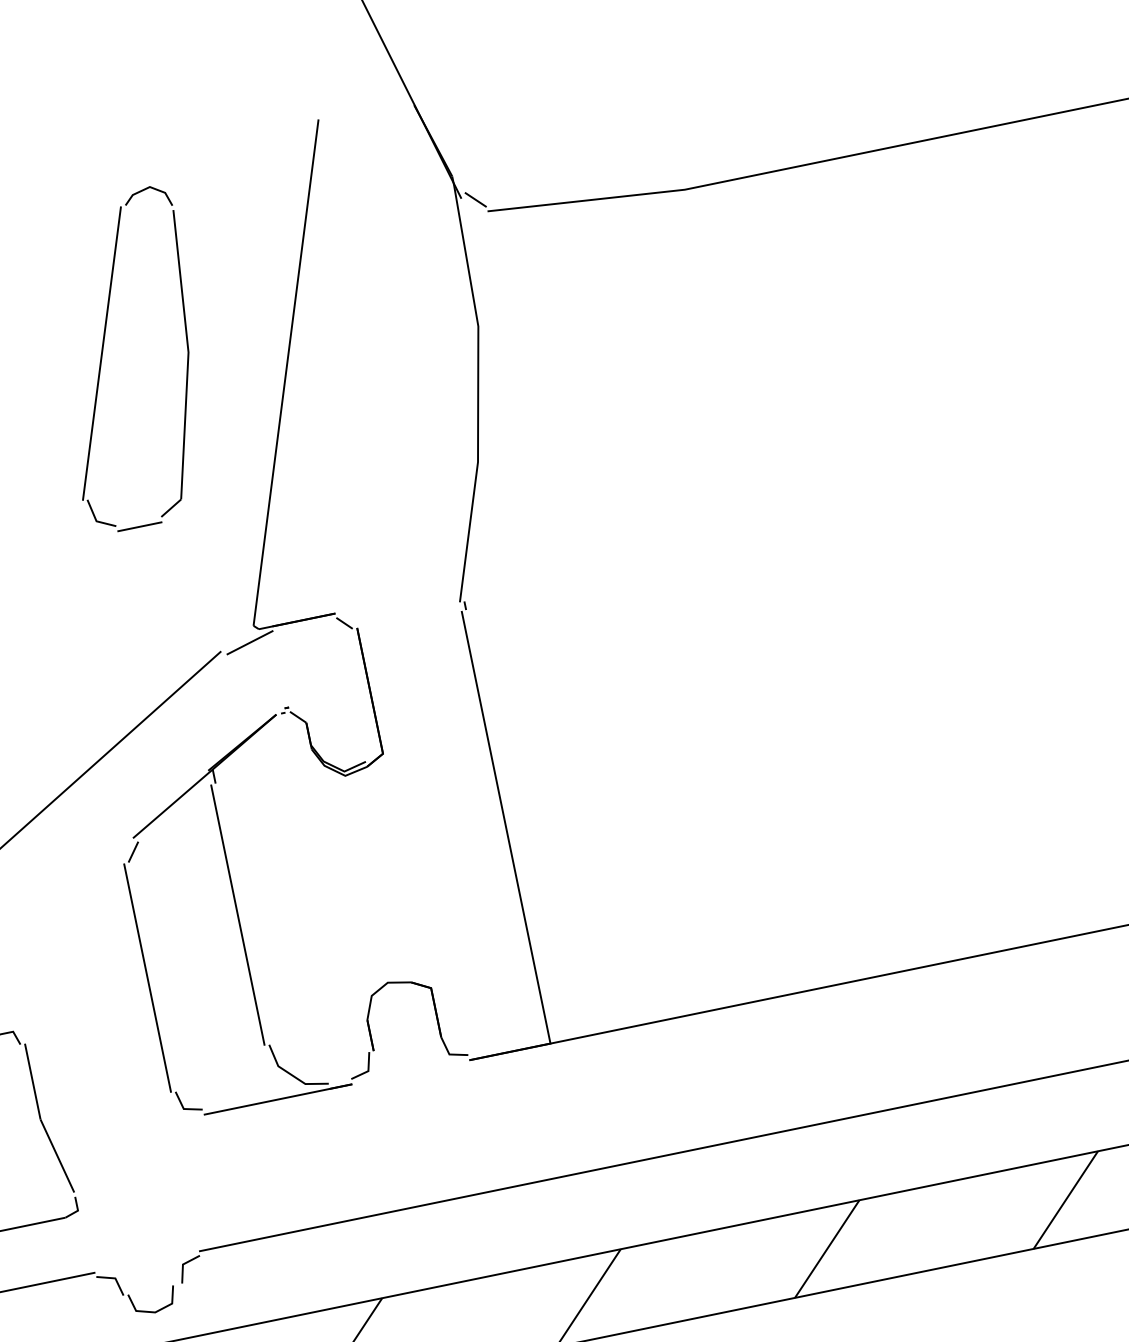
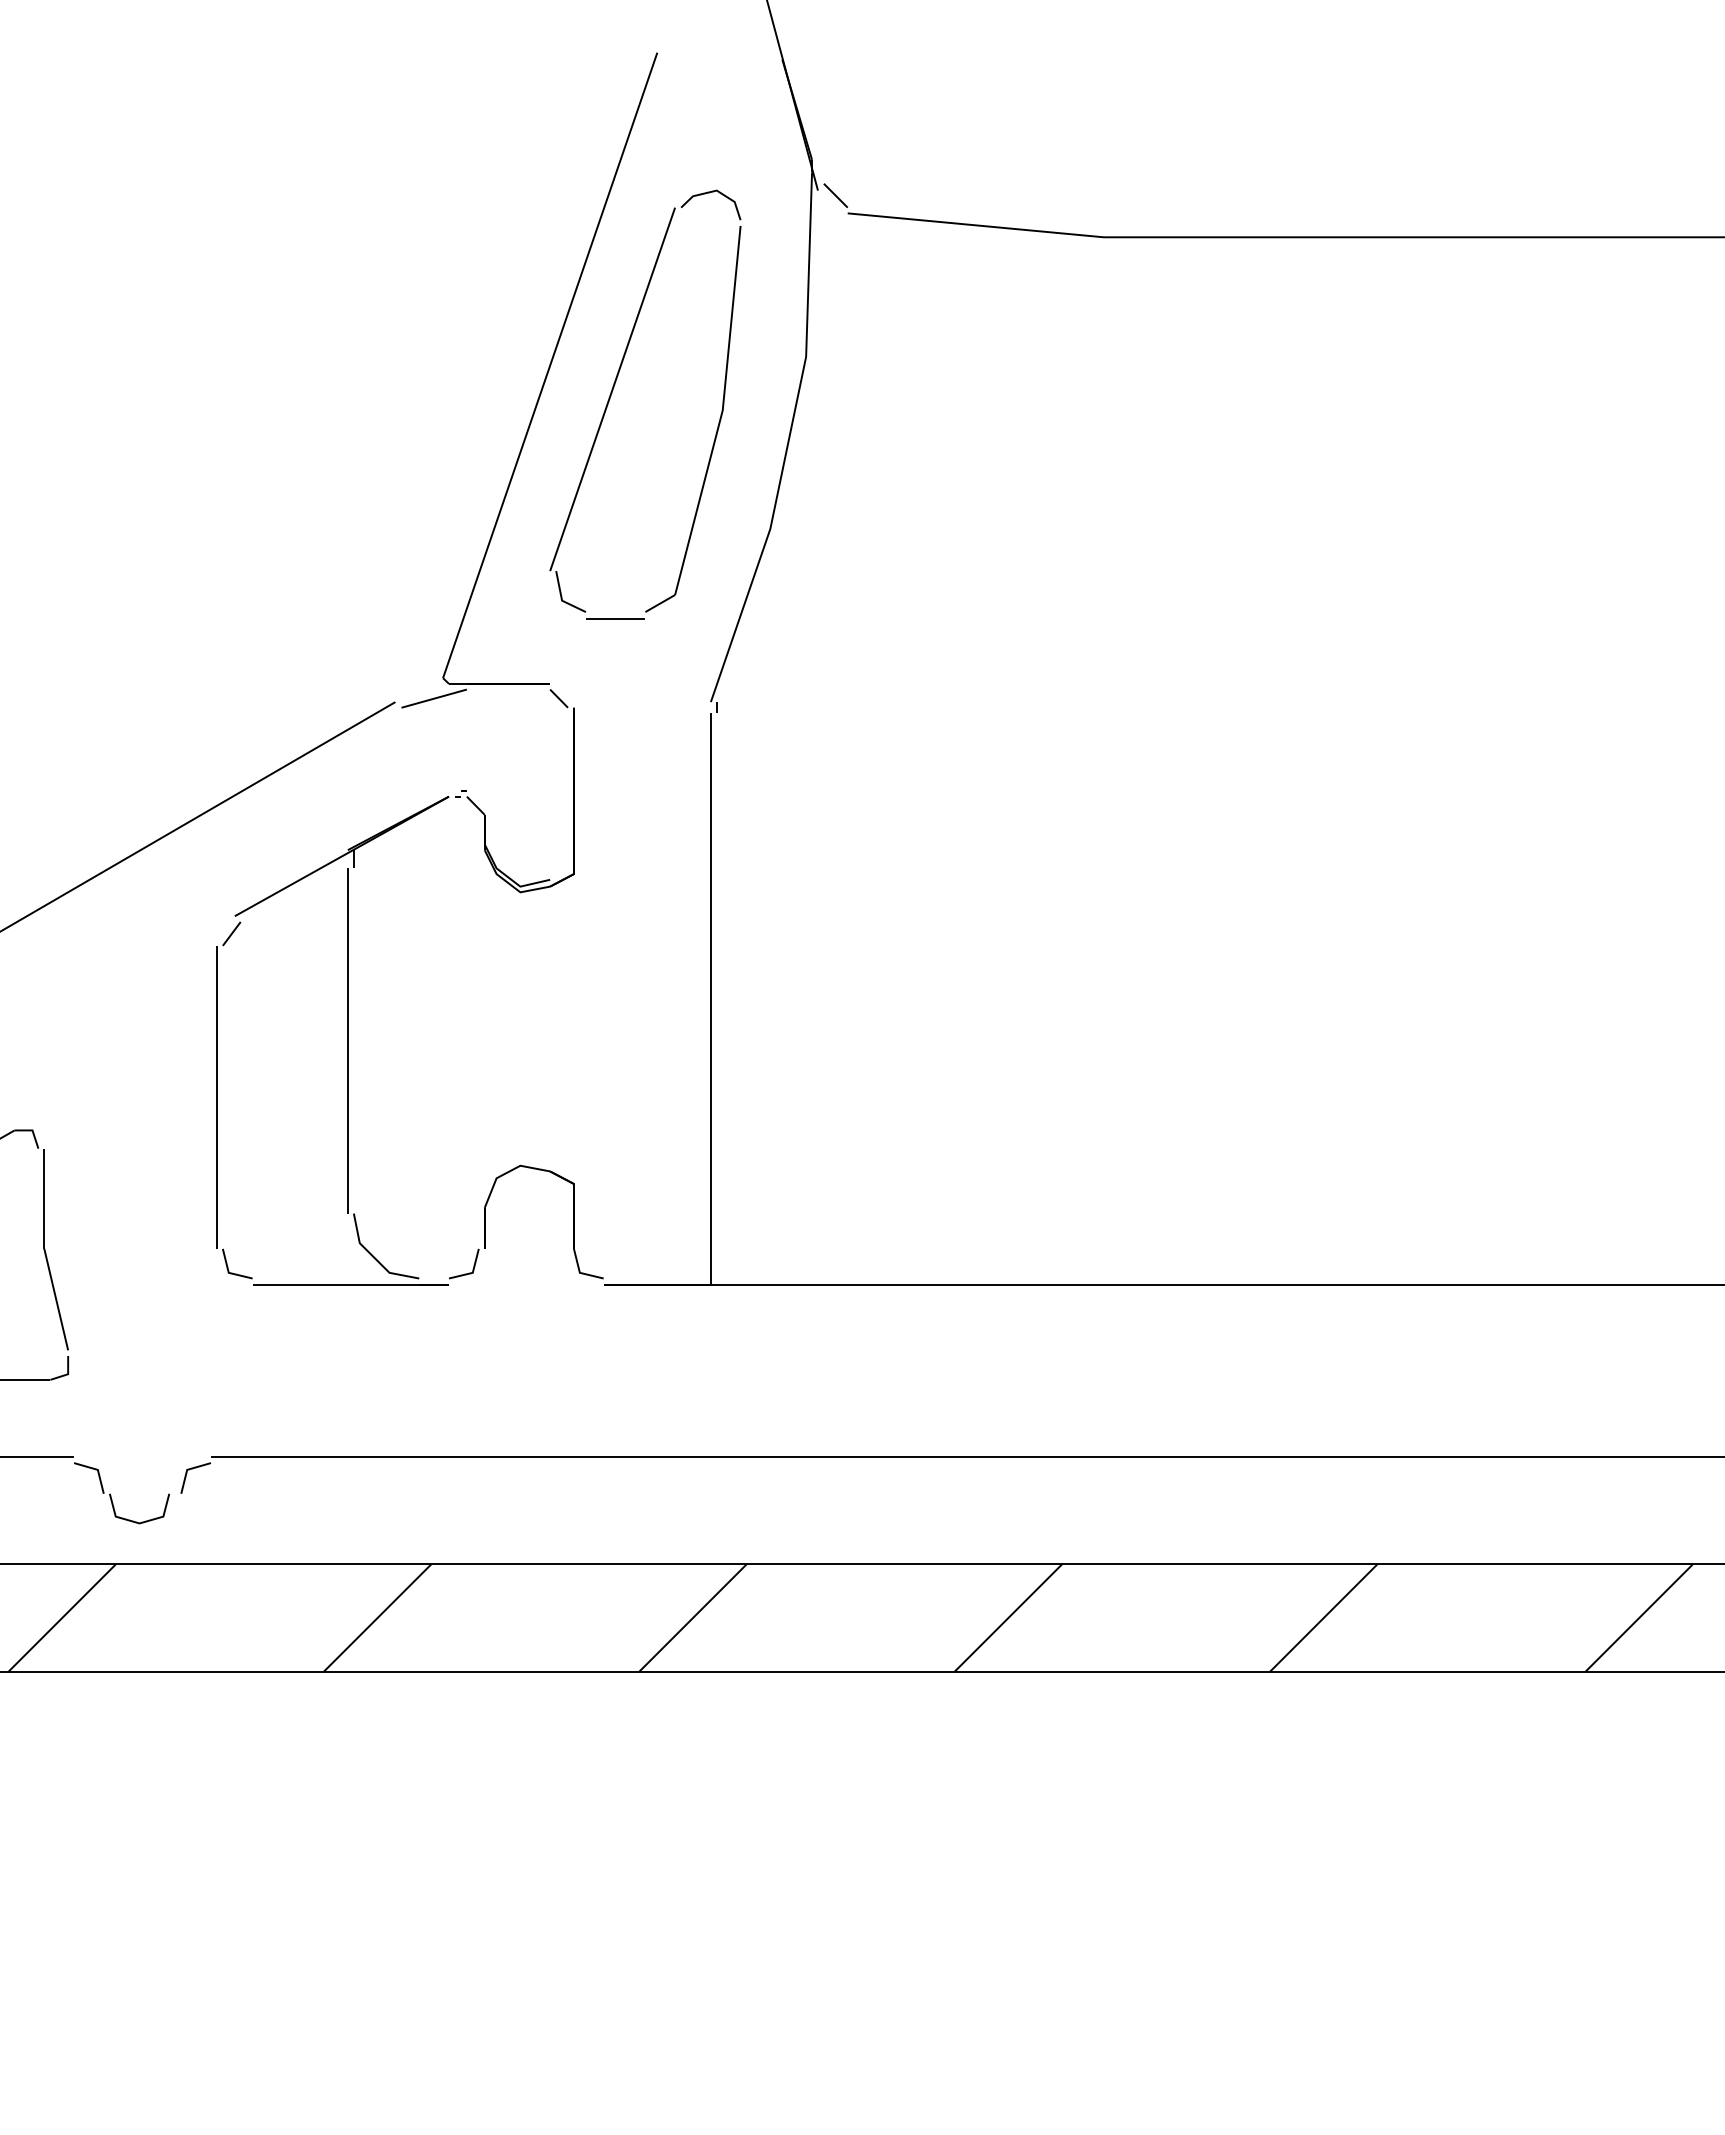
part: (102, 356) -> (612, 393), moved

